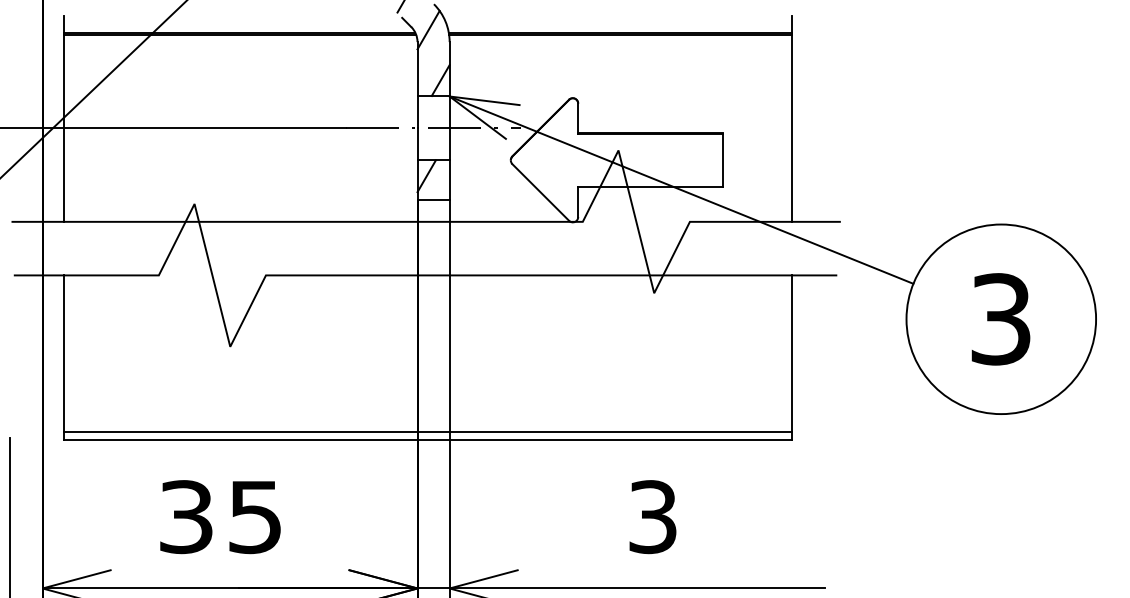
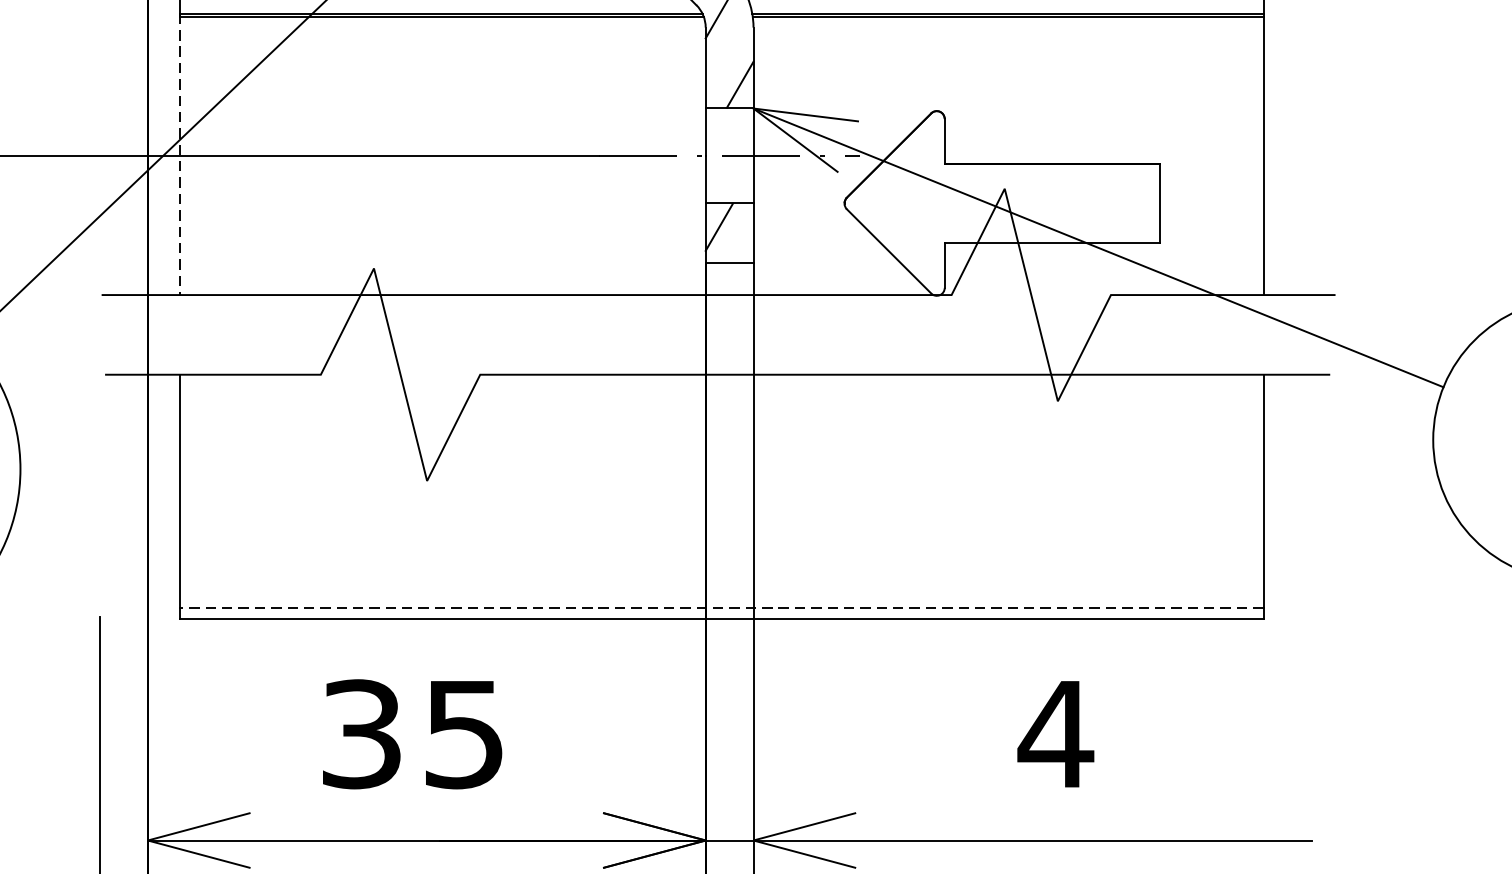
line: (64, 127) -> (180, 154), solid -> dashed
line: (427, 432) -> (720, 608), solid -> dashed
text: (652, 517) -> (1055, 734), 3 -> 4

